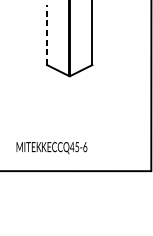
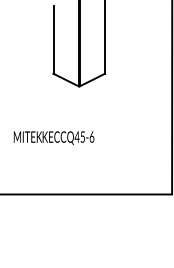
line: (47, 34) -> (53, 39), dashed -> solid
text: (51, 148) -> (53, 138), moved

